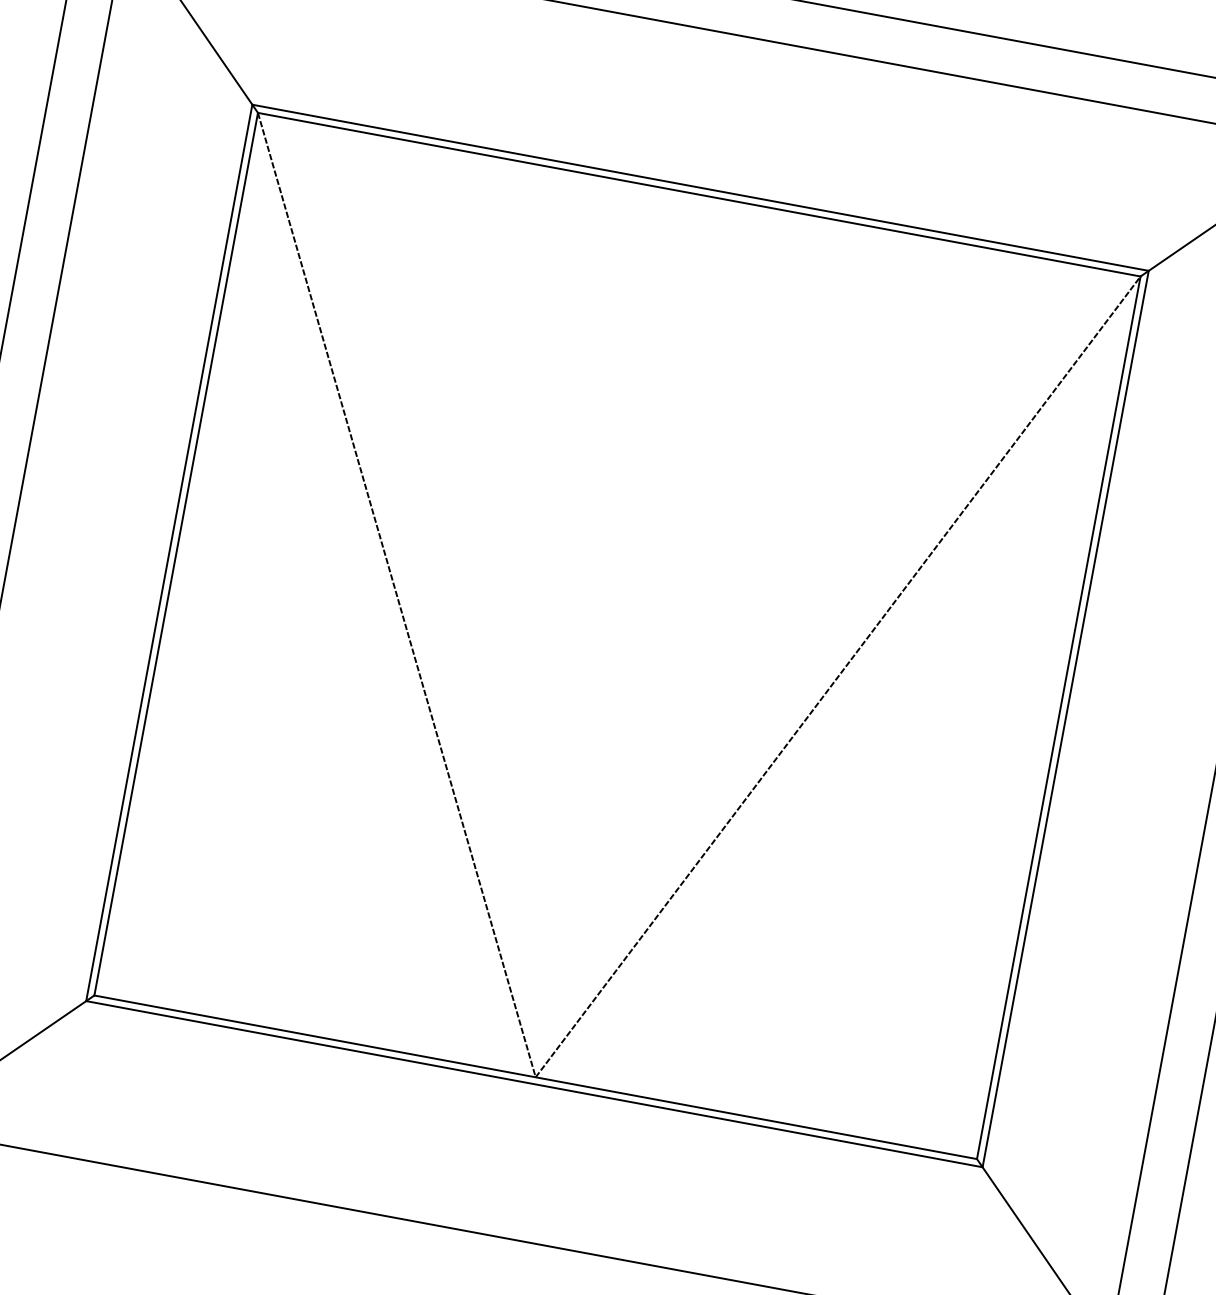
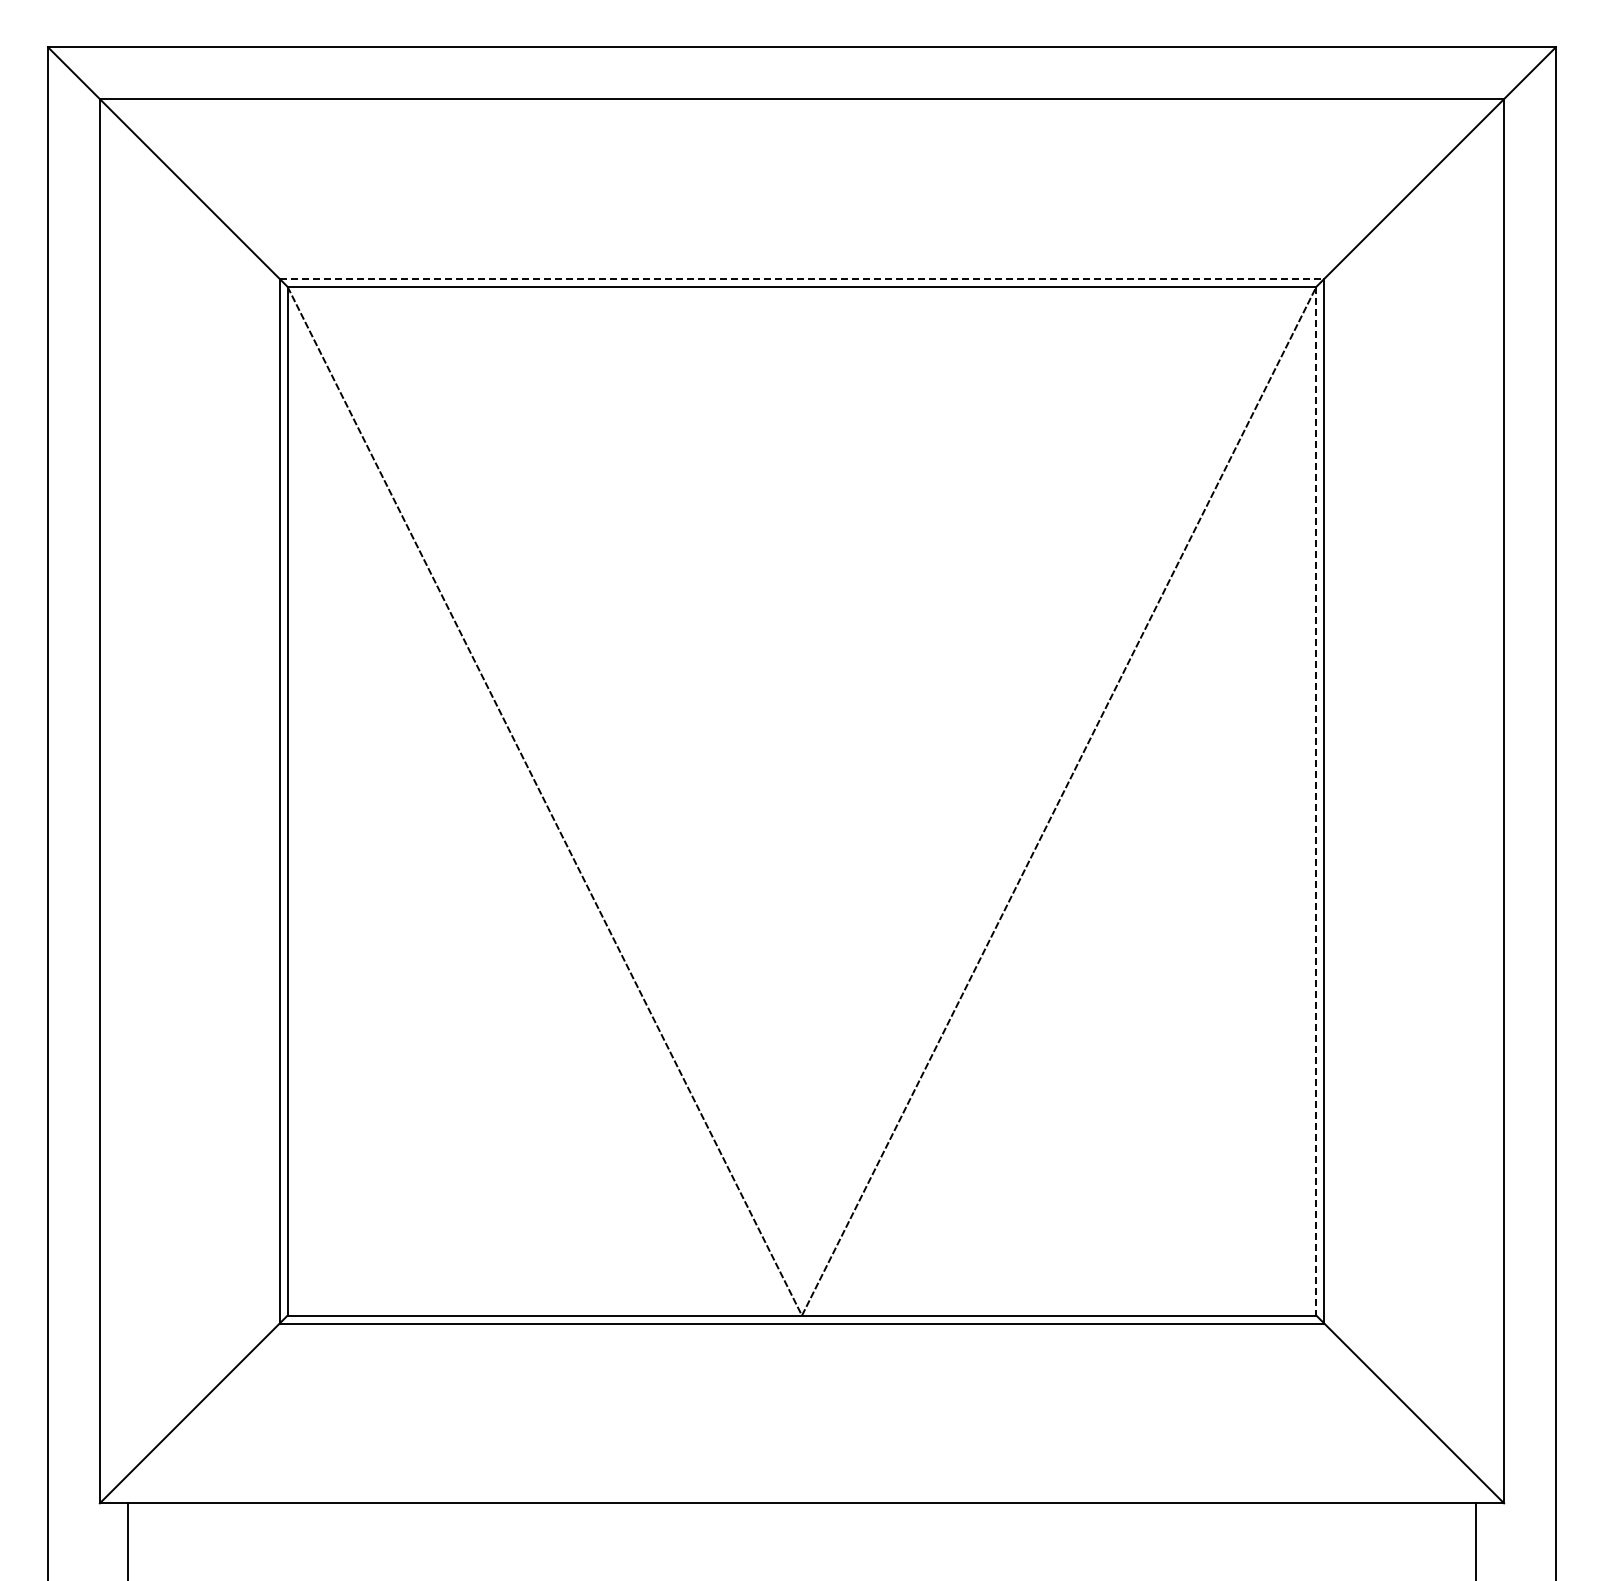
line: (701, 187) -> (802, 278), solid -> dashed
line: (1058, 718) -> (1316, 801), solid -> dashed

